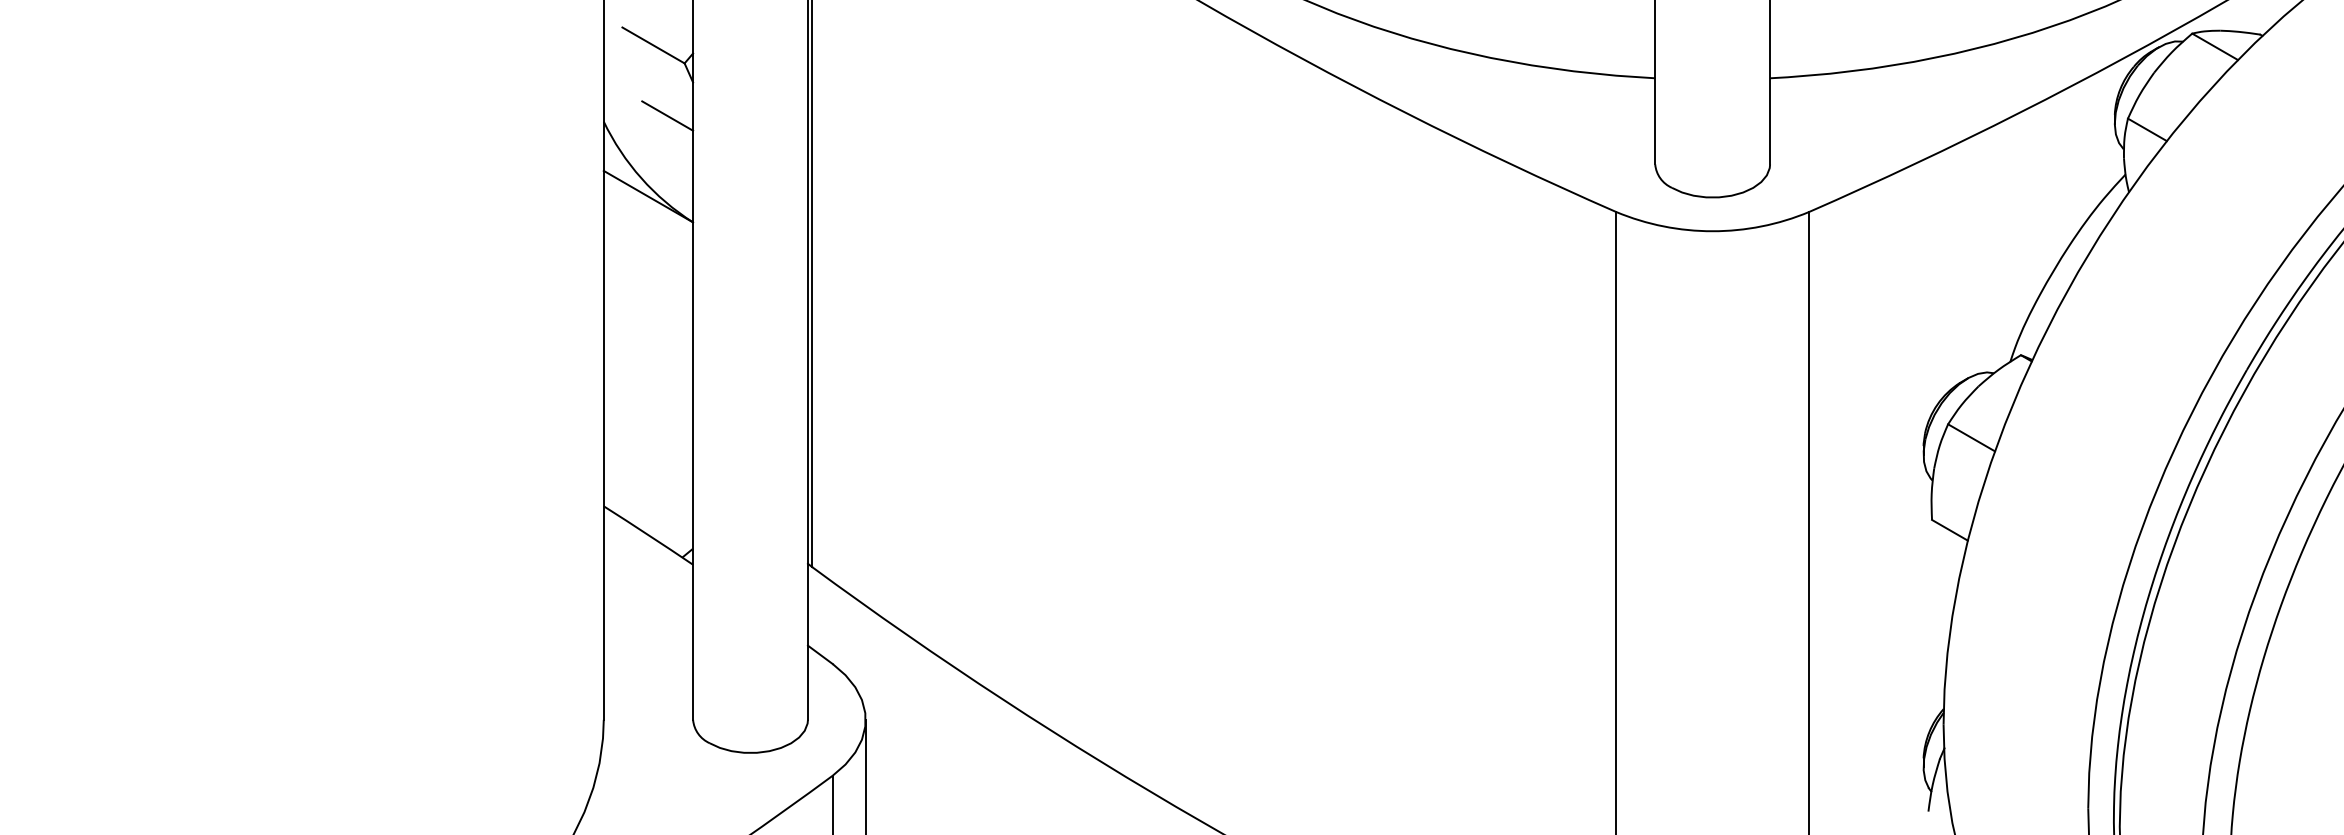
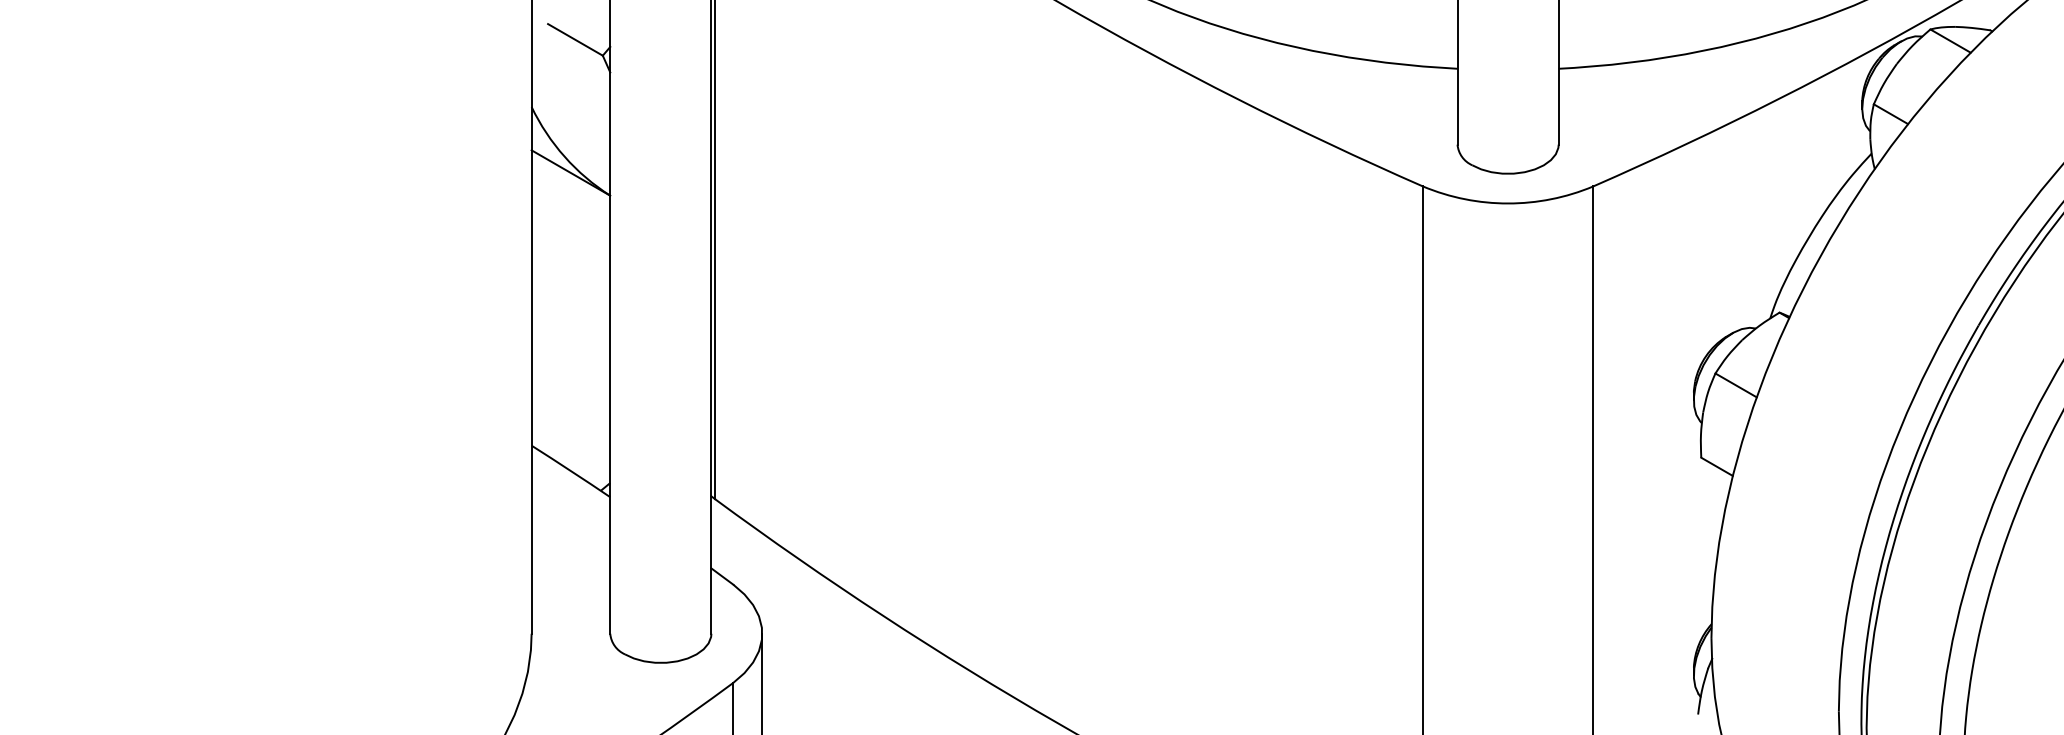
line: (667, 115) -> (587, 101), removed

